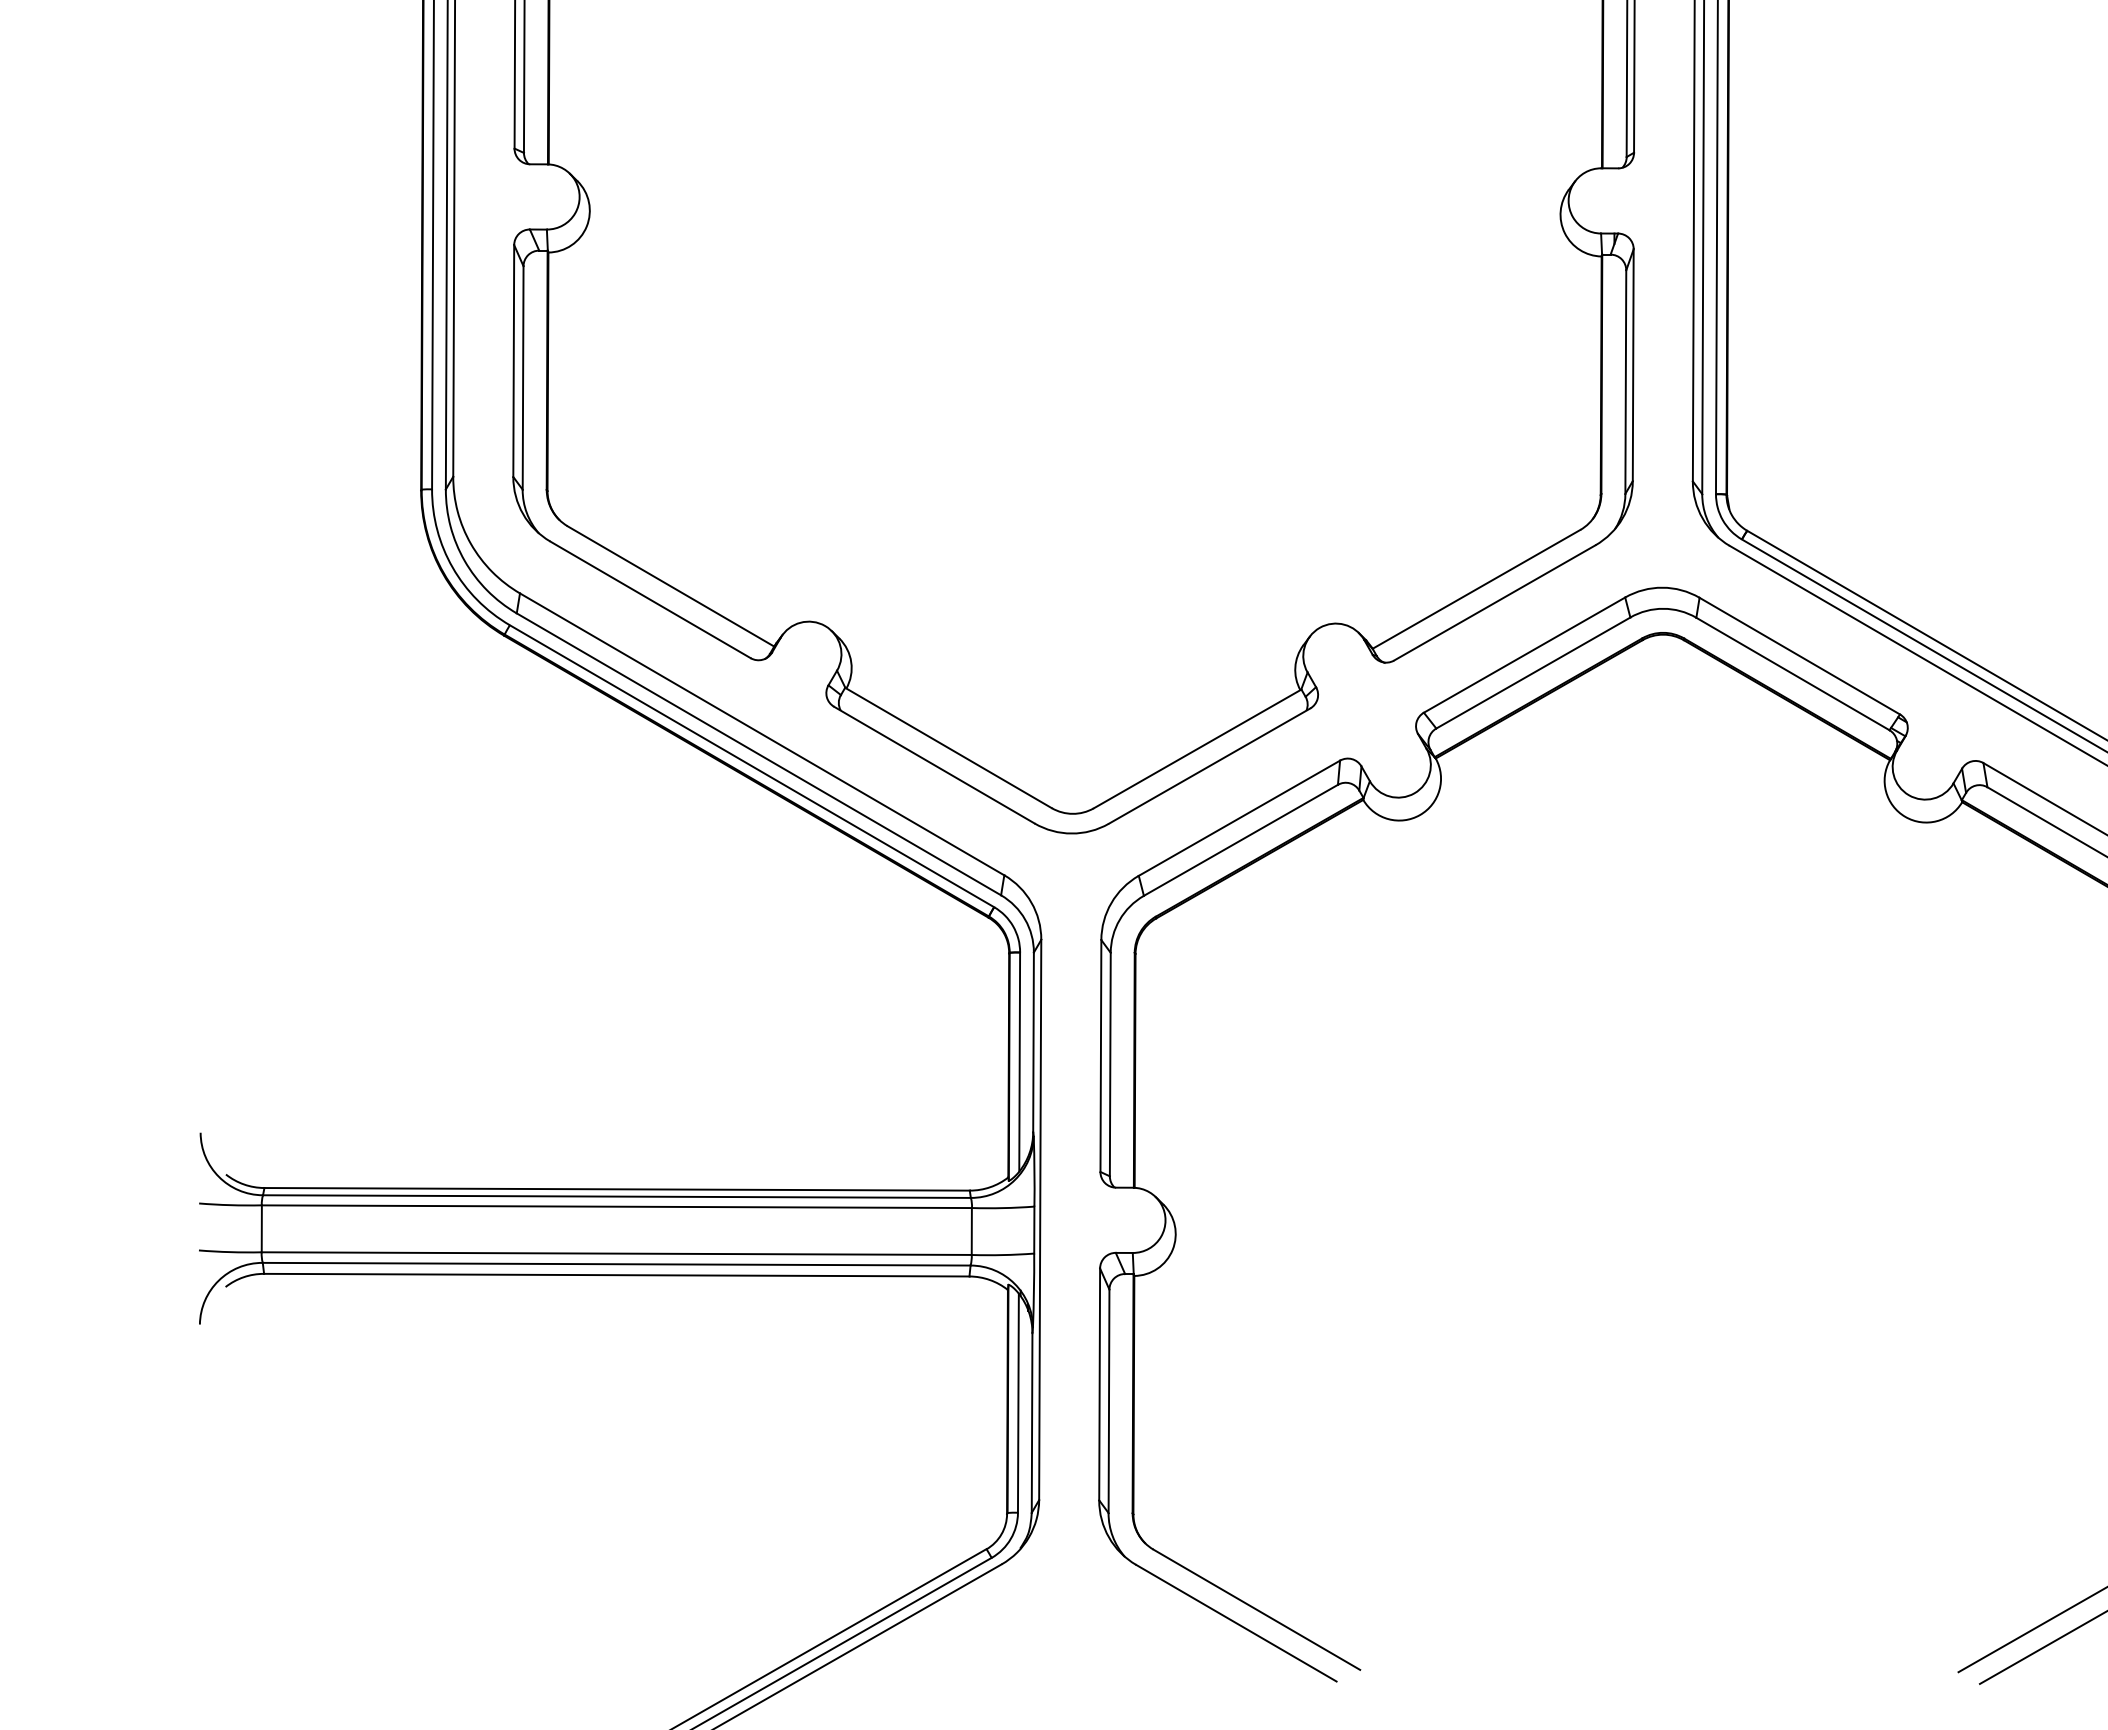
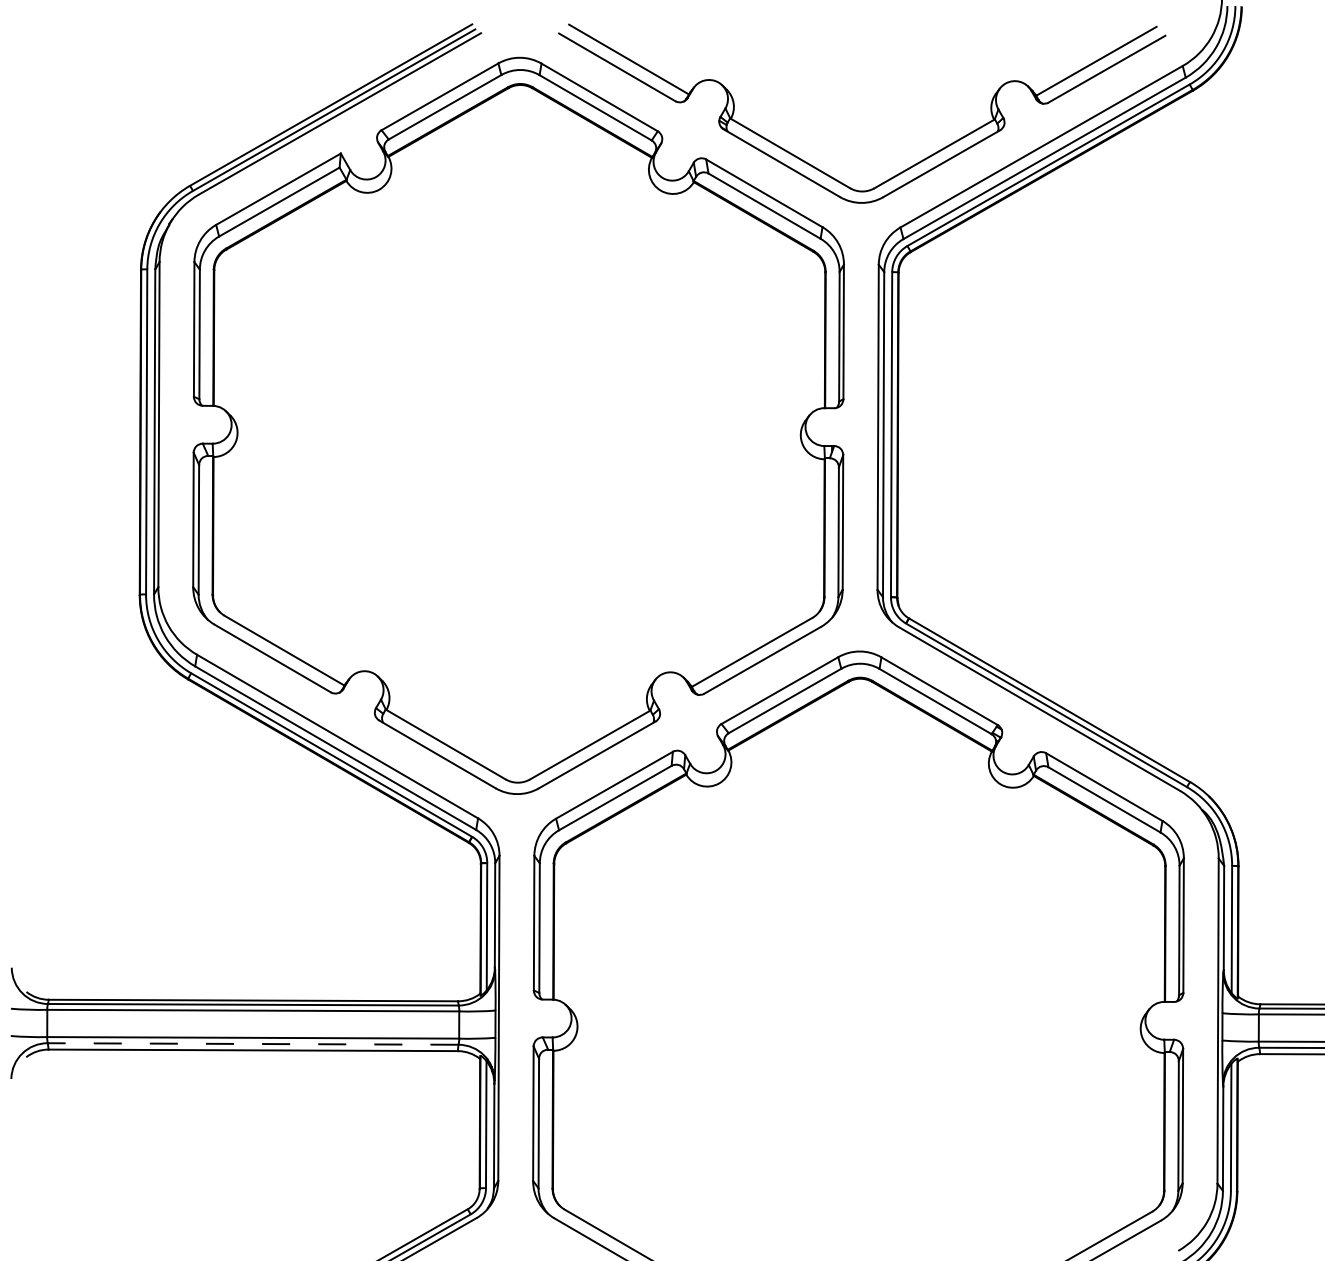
line: (615, 1263) -> (252, 1043), solid -> dashed

